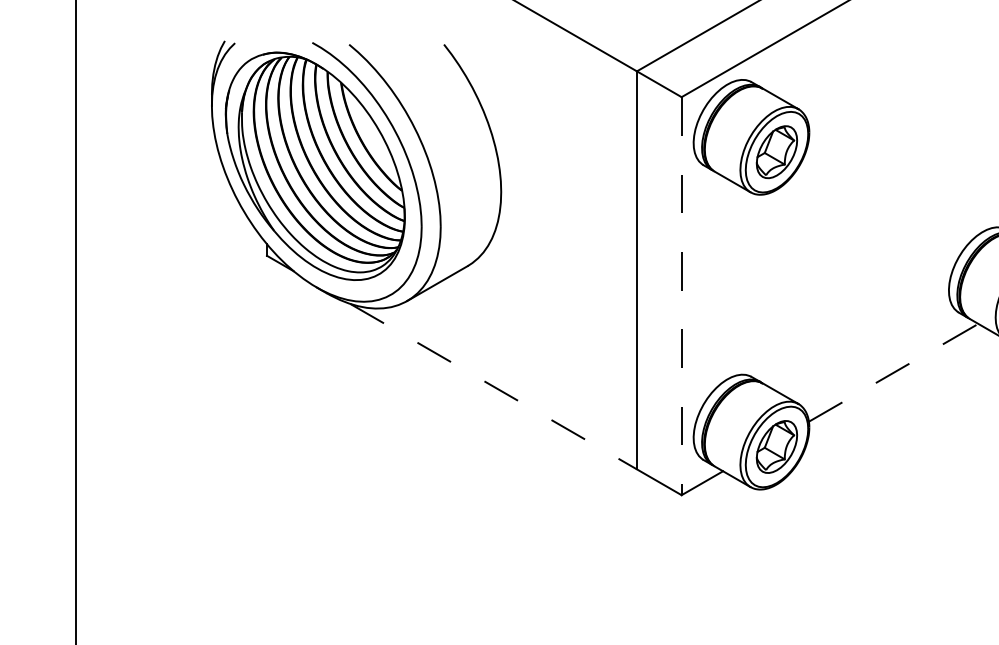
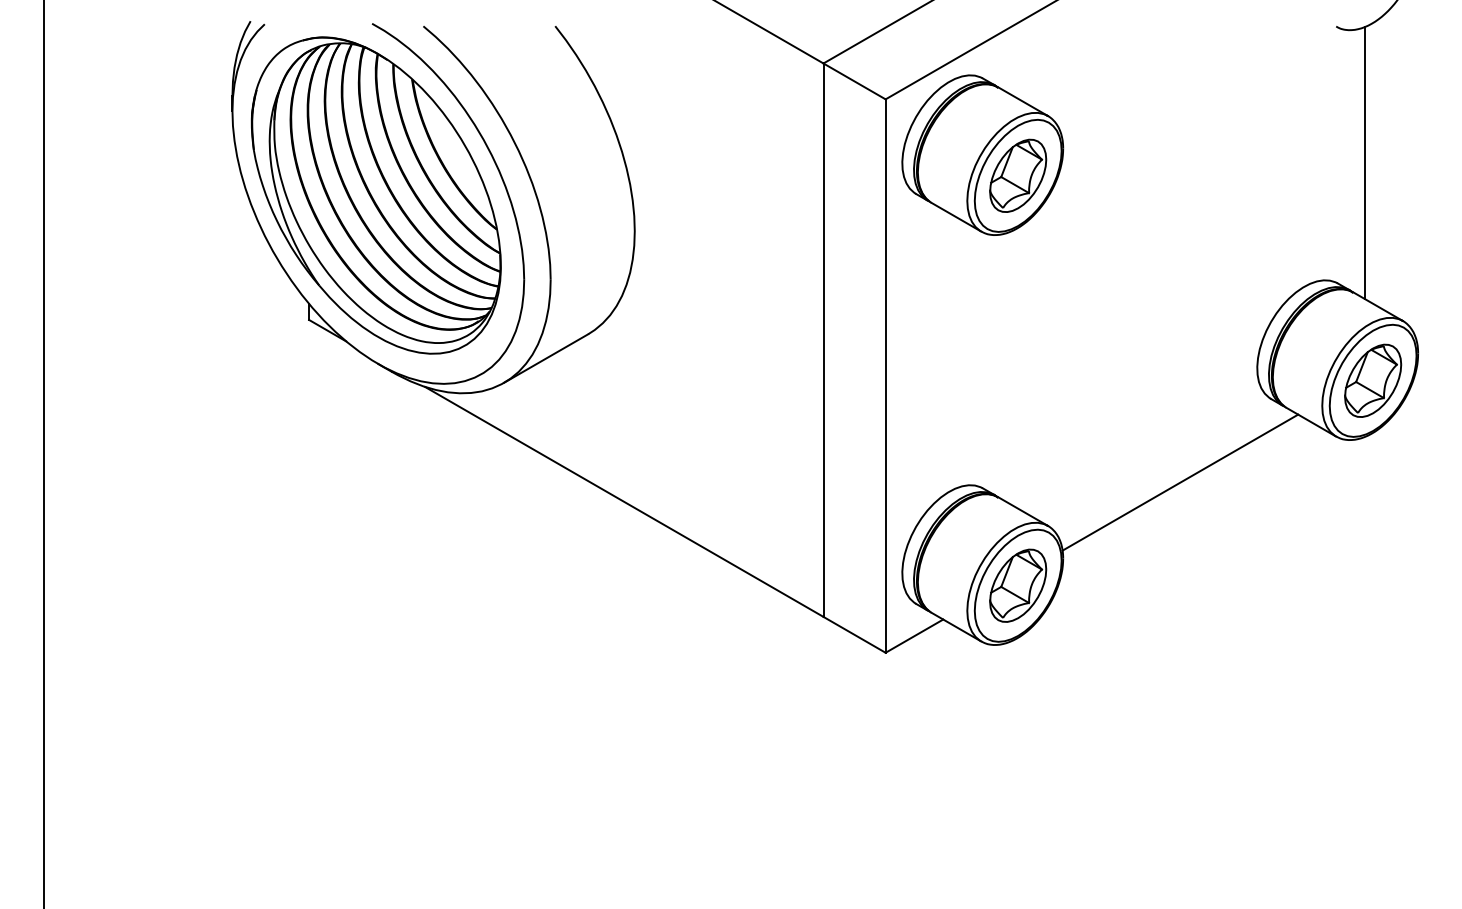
line: (681, 296) -> (885, 376), dashed -> solid
line: (893, 372) -> (1180, 482), dashed -> solid
line: (493, 386) -> (624, 501), dashed -> solid

